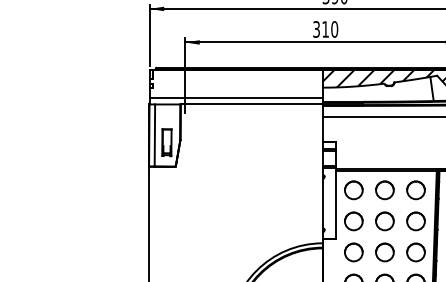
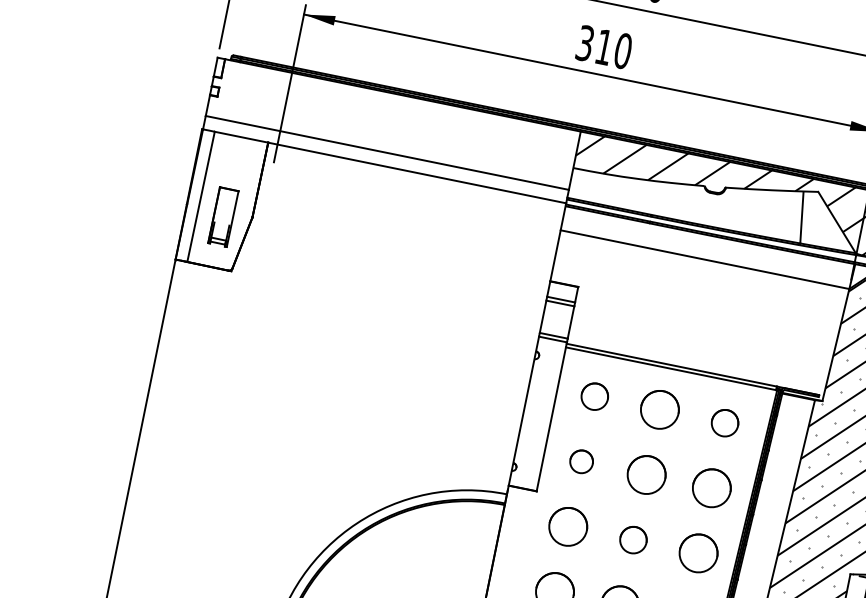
part: (353, 190) -> (593, 396), size x0.7
part: (415, 190) -> (723, 423), size x0.7
part: (353, 221) -> (580, 461), size x0.6
part: (384, 252) -> (632, 539), size x0.7

